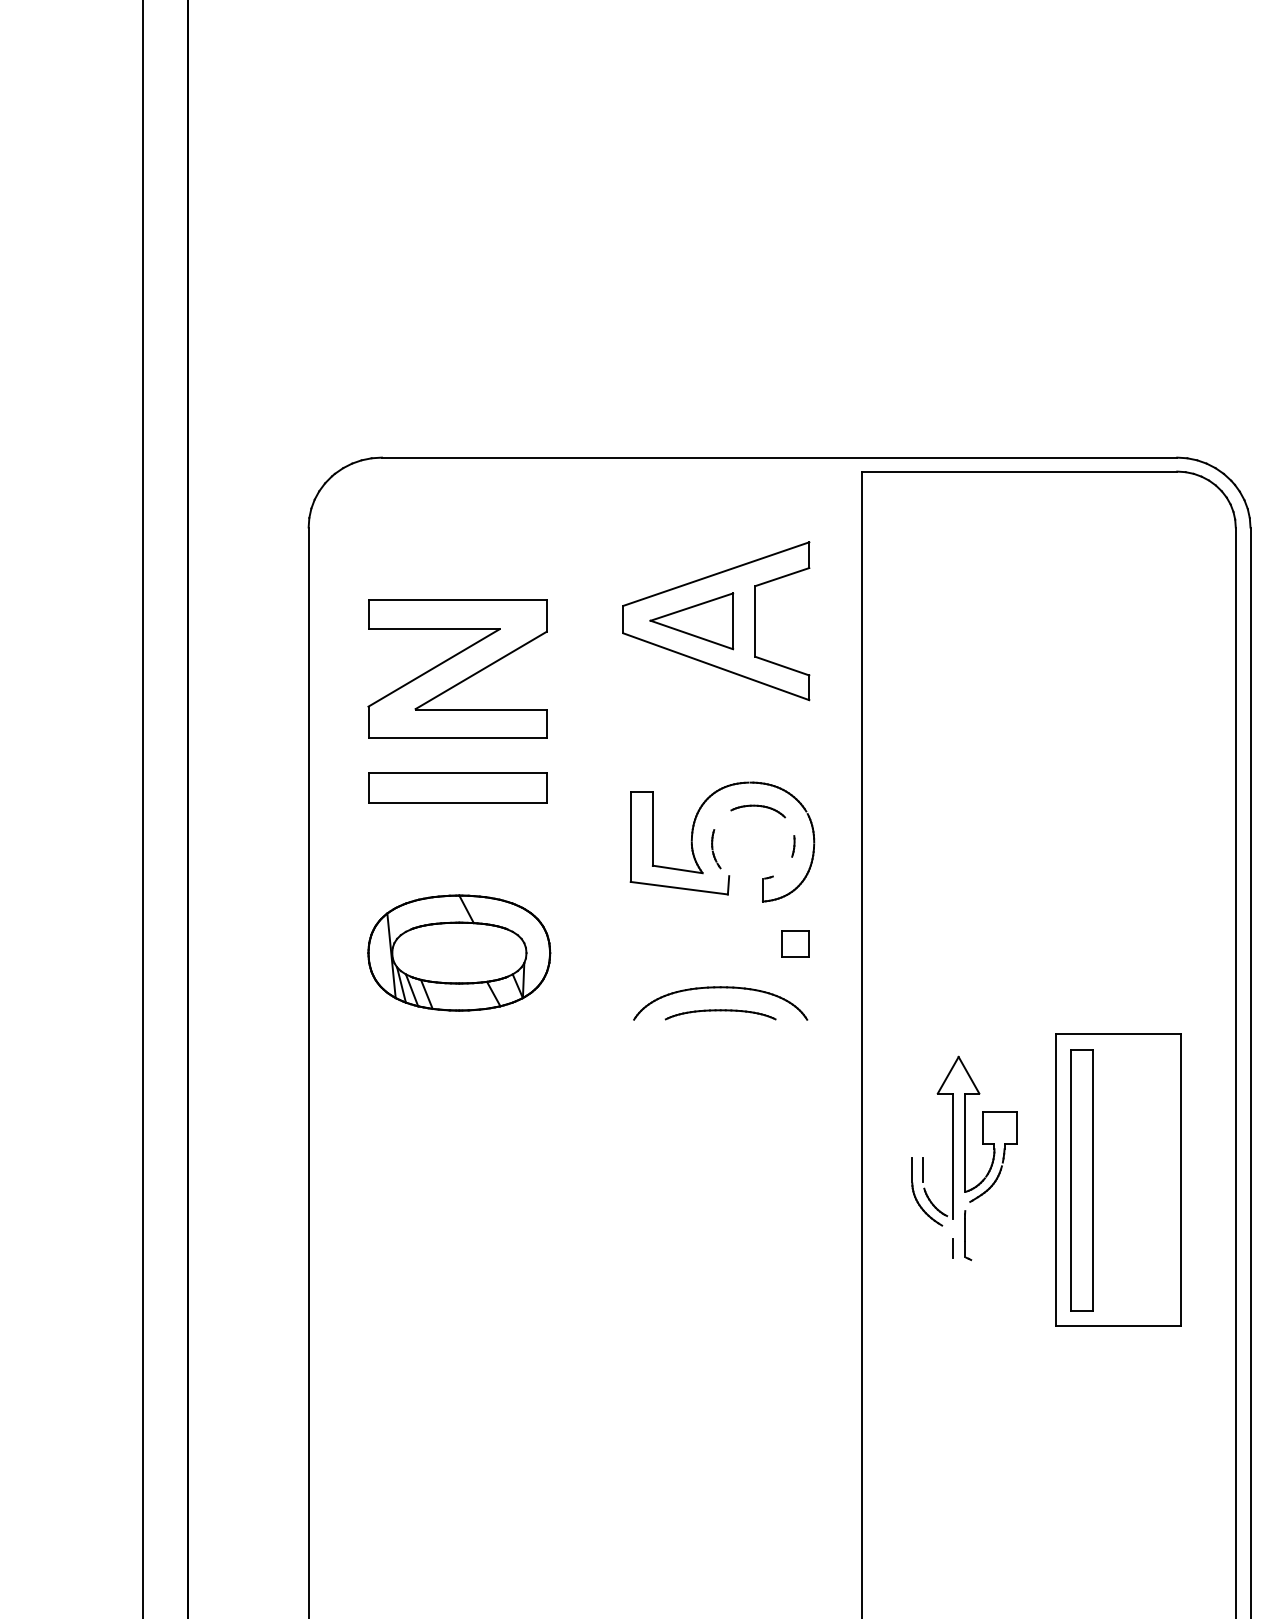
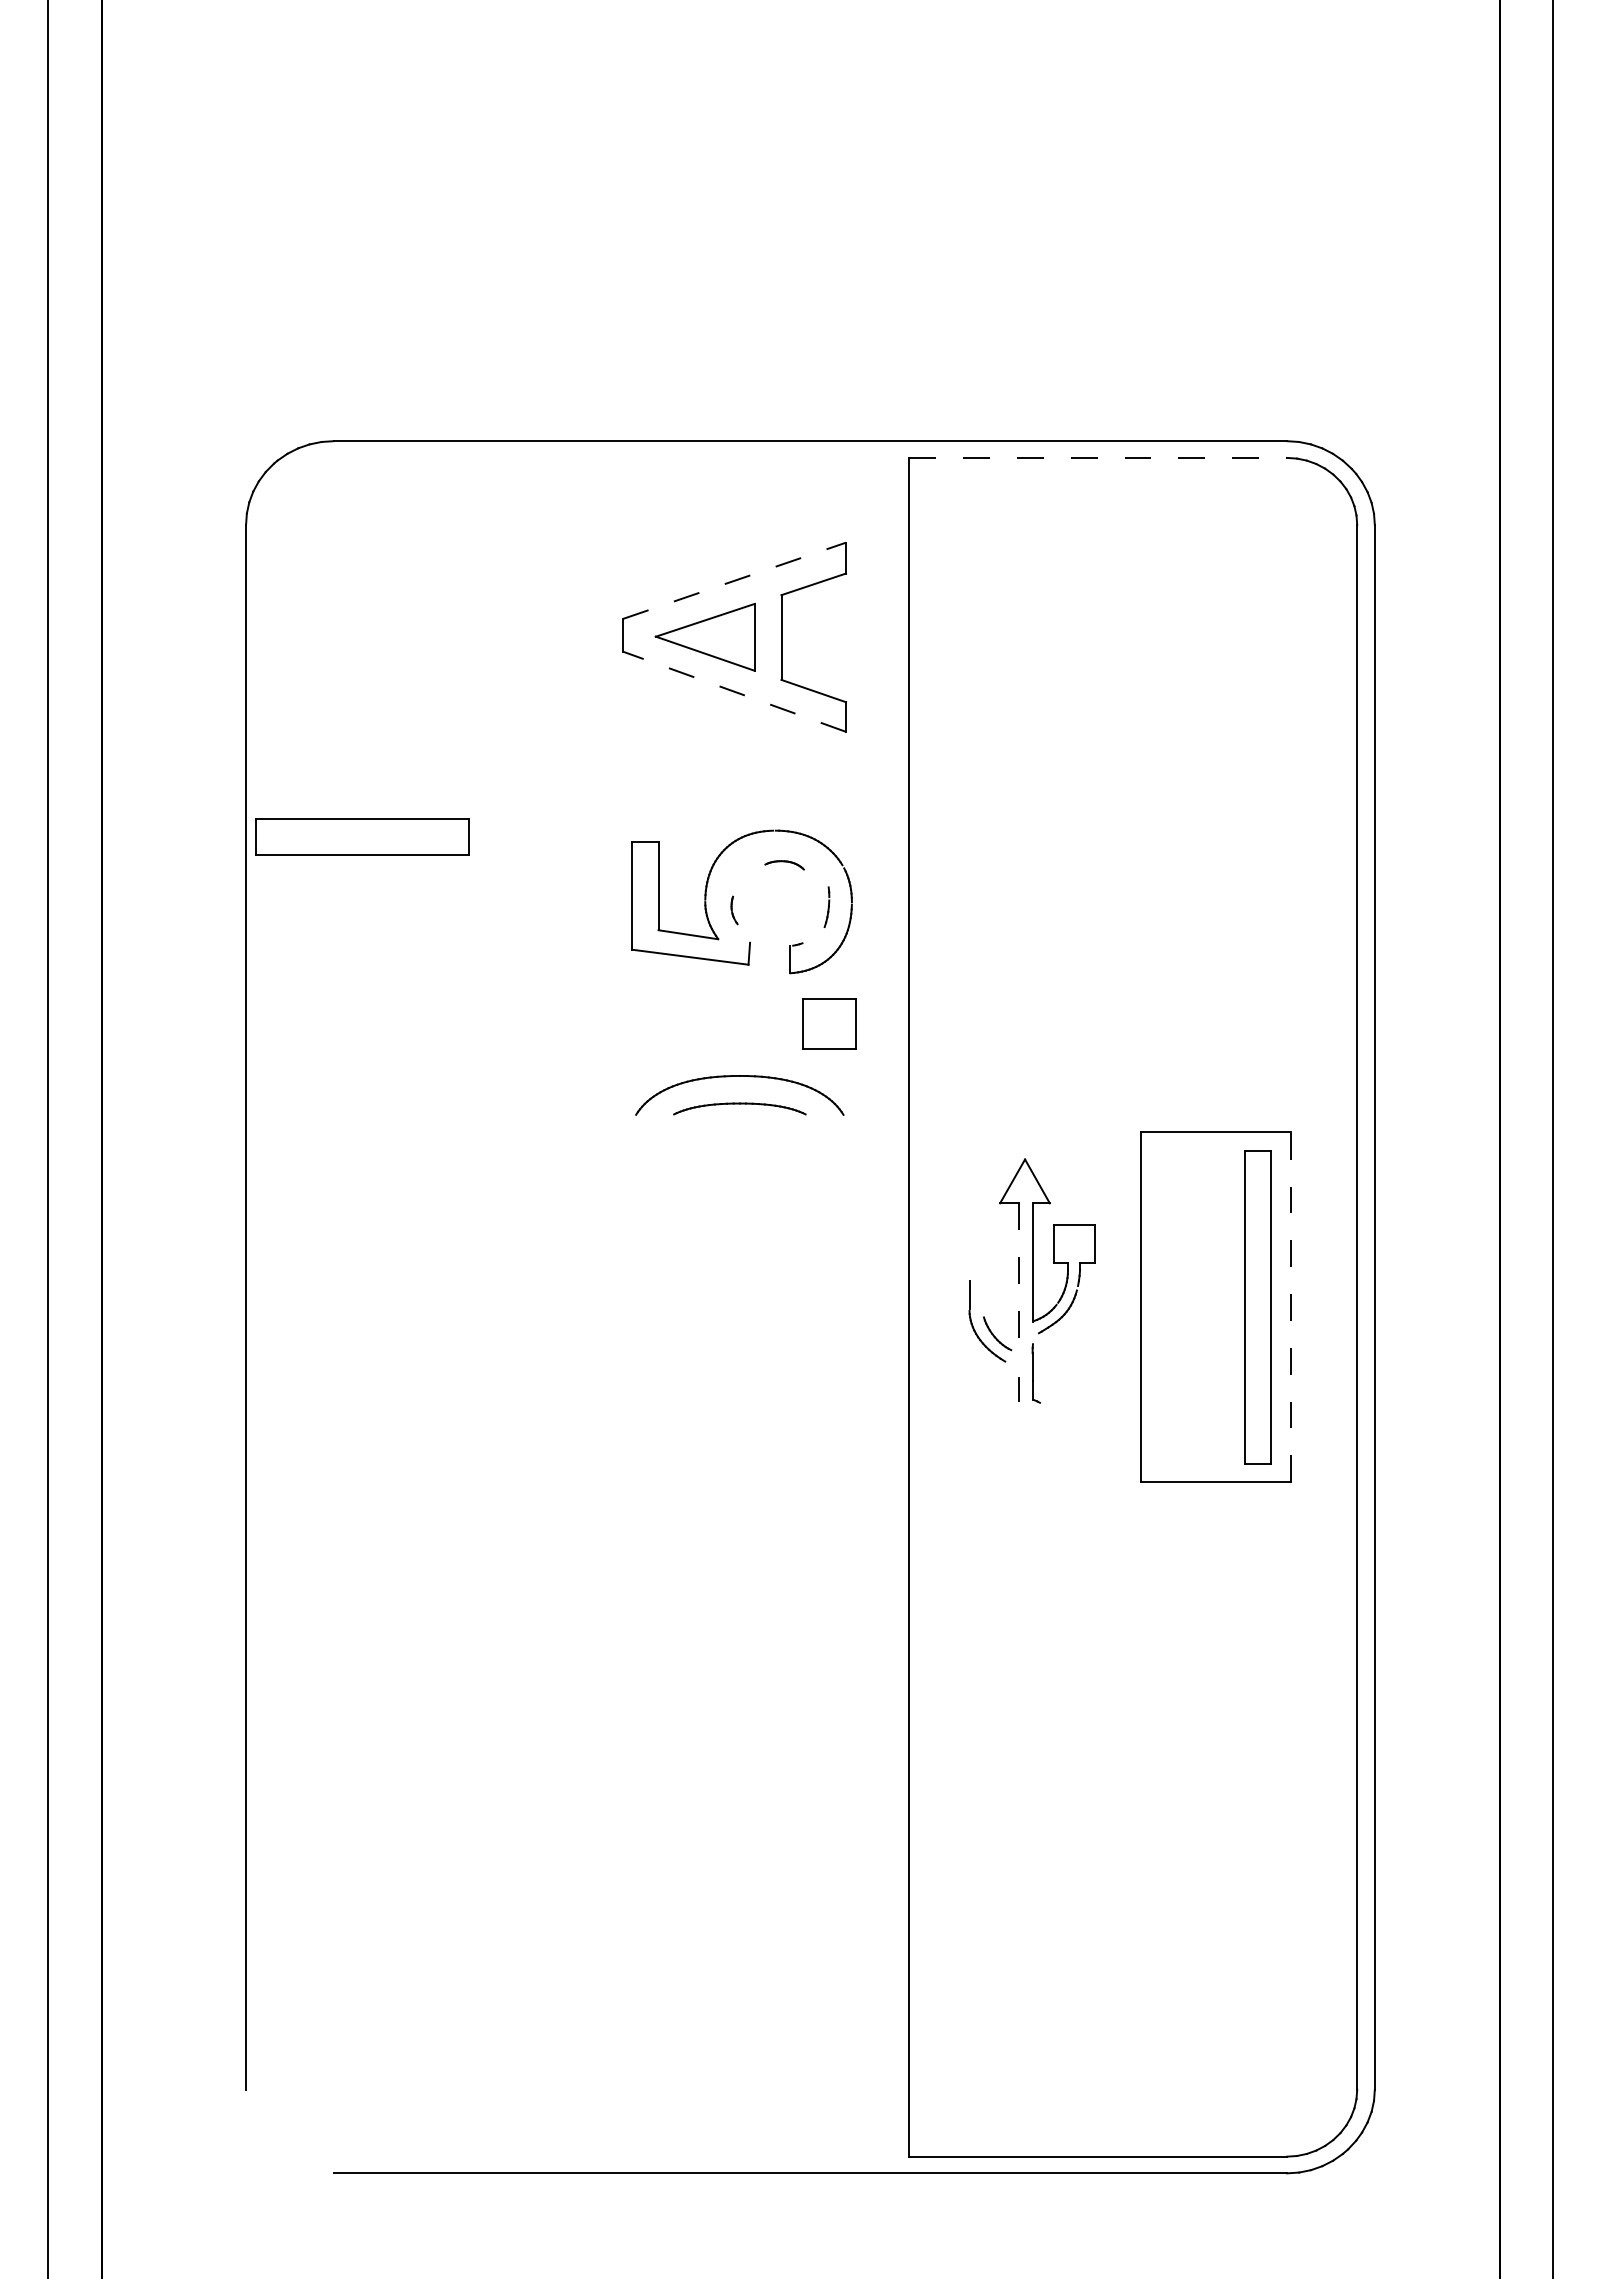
line: (1019, 471) -> (1098, 457), solid -> dashed
line: (716, 573) -> (734, 580), solid -> dashed
line: (716, 666) -> (734, 691), solid -> dashed
part: (457, 668) -> (424, 694), removed
part: (457, 787) -> (362, 836), moved
part: (757, 811) -> (784, 865), size x0.6
part: (792, 845) -> (826, 906), size x1.6
part: (716, 849) -> (734, 910), size x0.6
part: (795, 943) -> (829, 1023), size x1.6
part: (459, 952) -> (426, 1034), removed
line: (953, 1156) -> (1018, 1278), solid -> dashed
line: (923, 1169) -> (982, 1294), removed
part: (1081, 1180) -> (1257, 1307), moved
line: (1180, 1180) -> (1291, 1307), solid -> dashed

